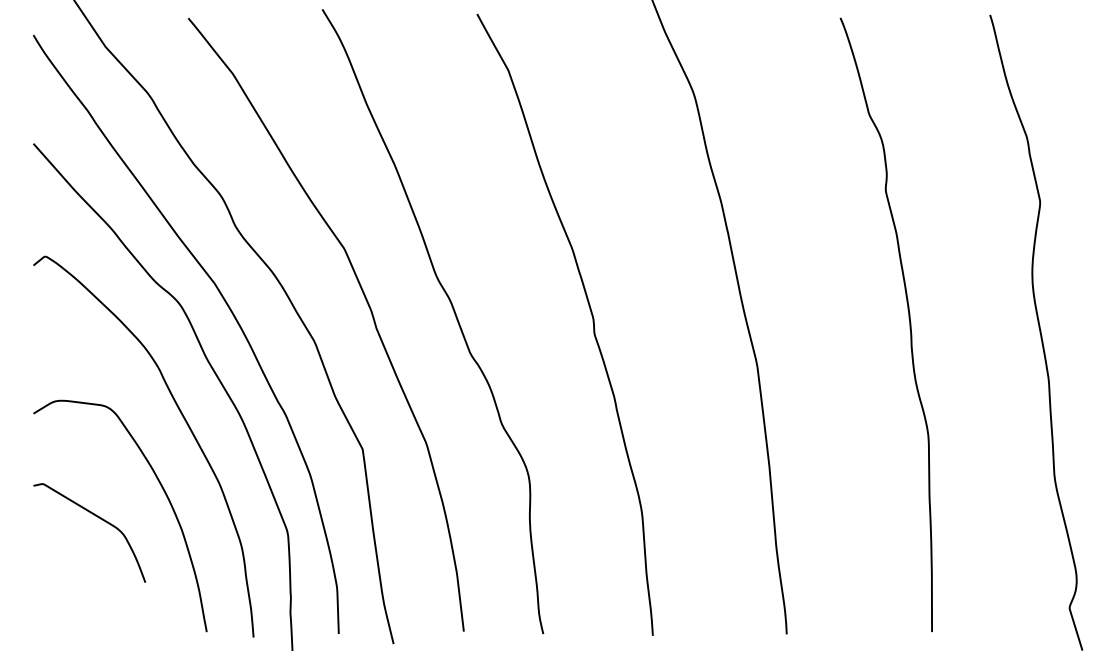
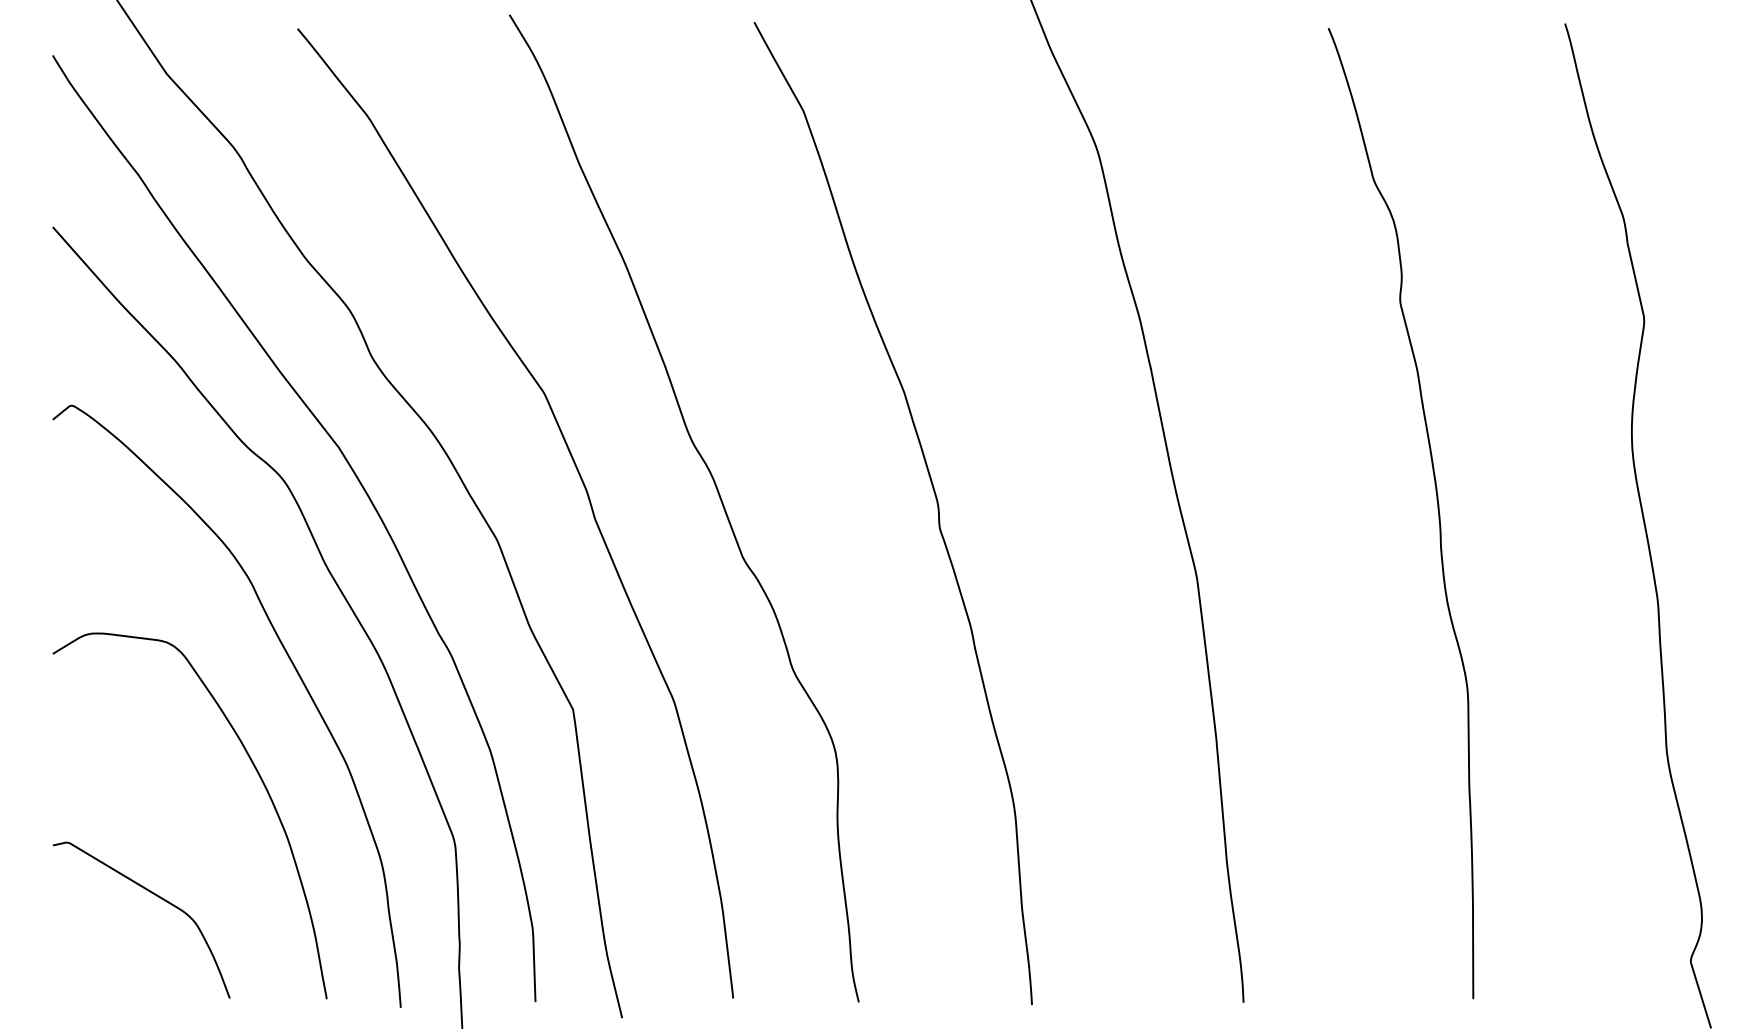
curve: (98, 518) -> (155, 897), moved

